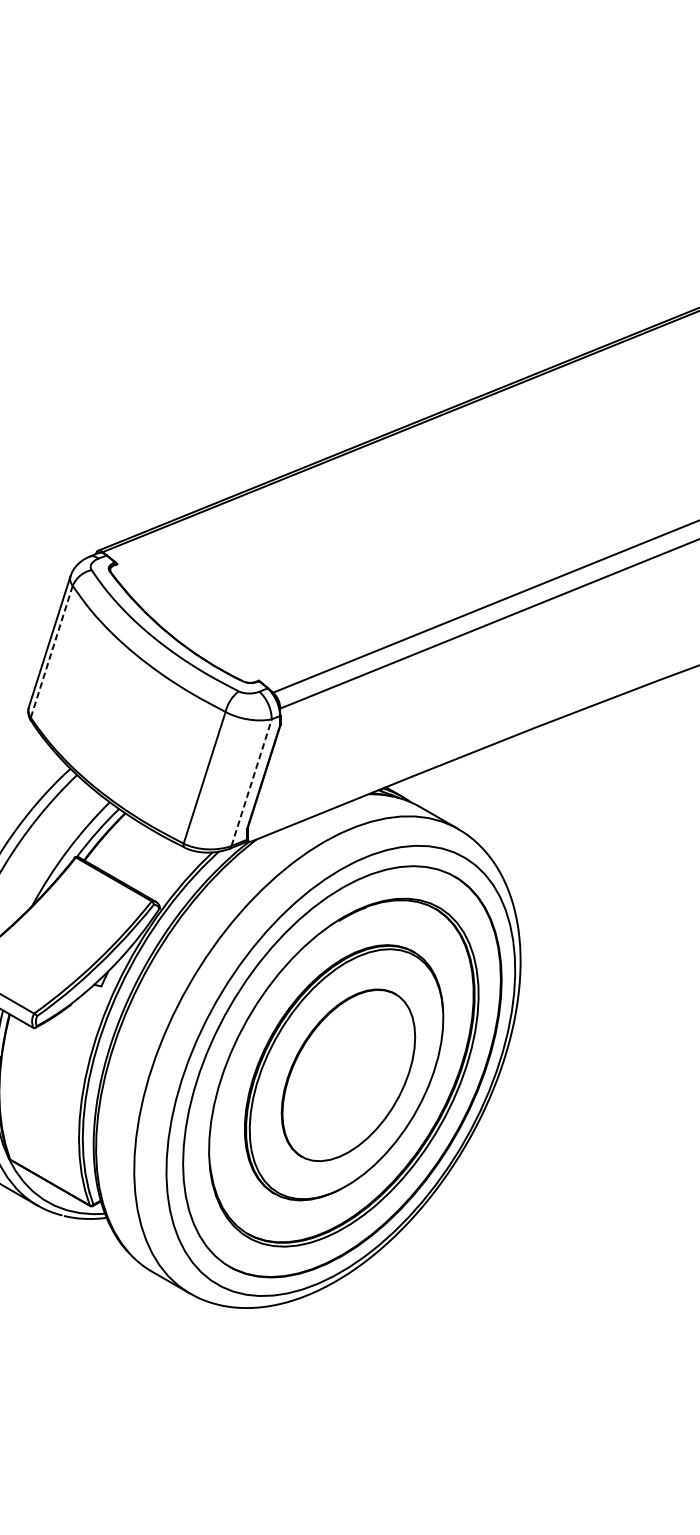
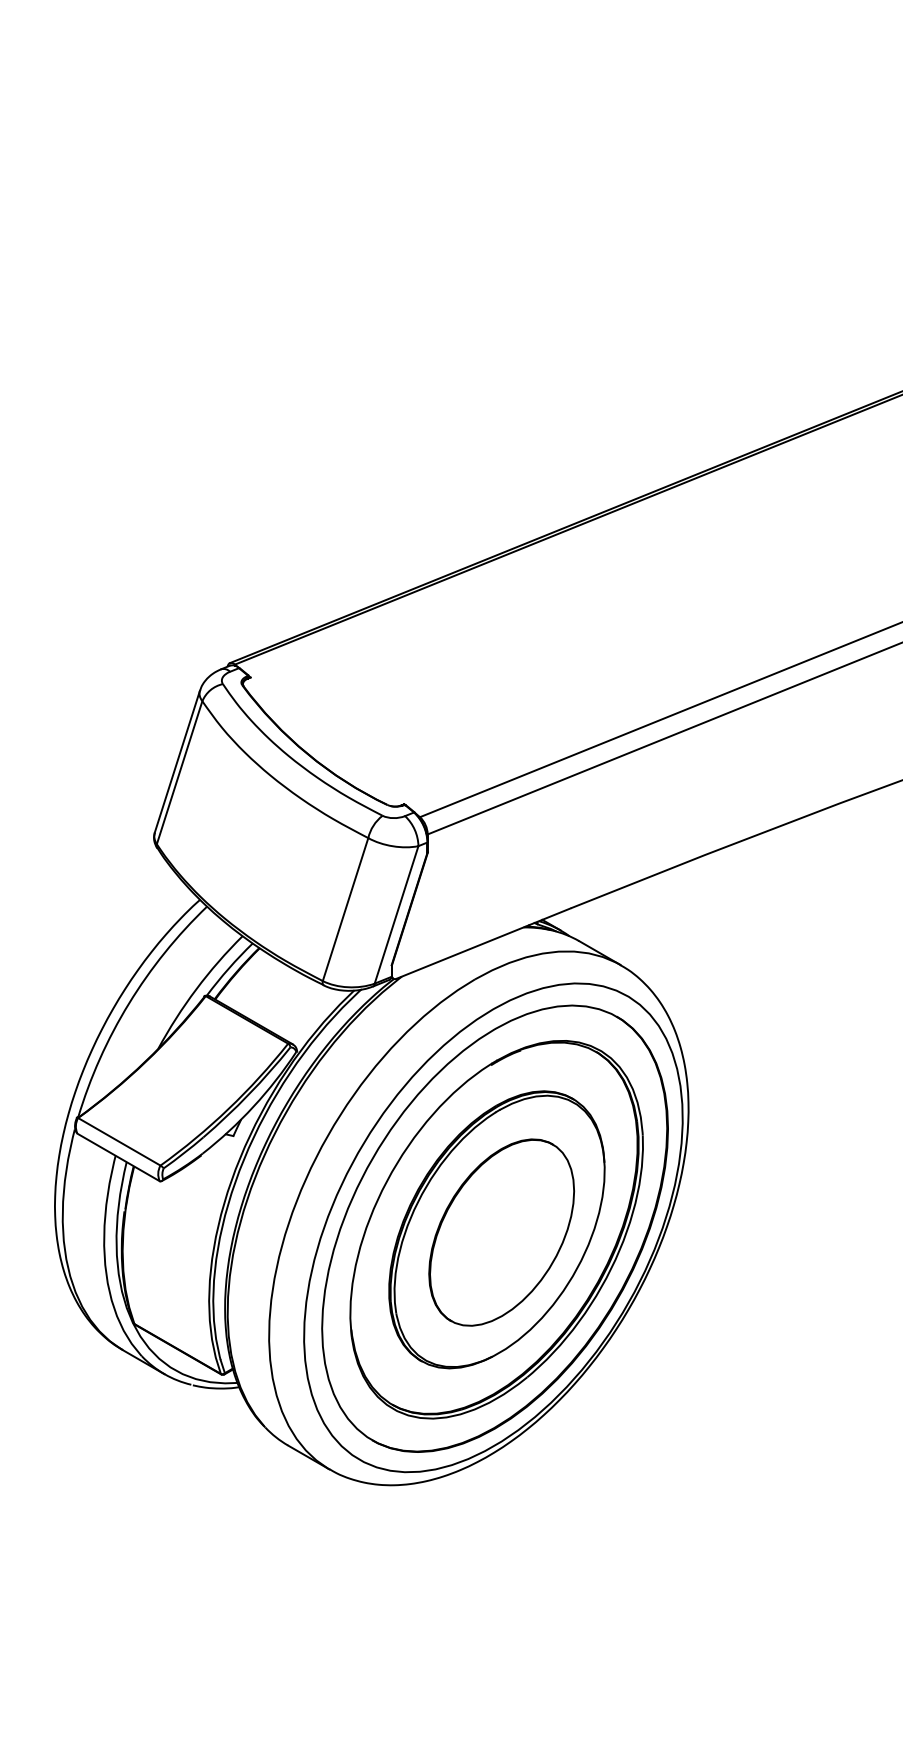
line: (51, 652) -> (179, 773), dashed -> solid
line: (251, 782) -> (396, 914), dashed -> solid

